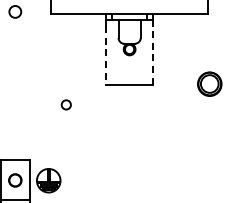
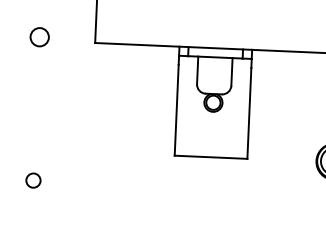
line: (153, 54) -> (249, 112), dashed -> solid
line: (106, 55) -> (177, 110), dashed -> solid
circle: (65, 104) -> (32, 179), moved

